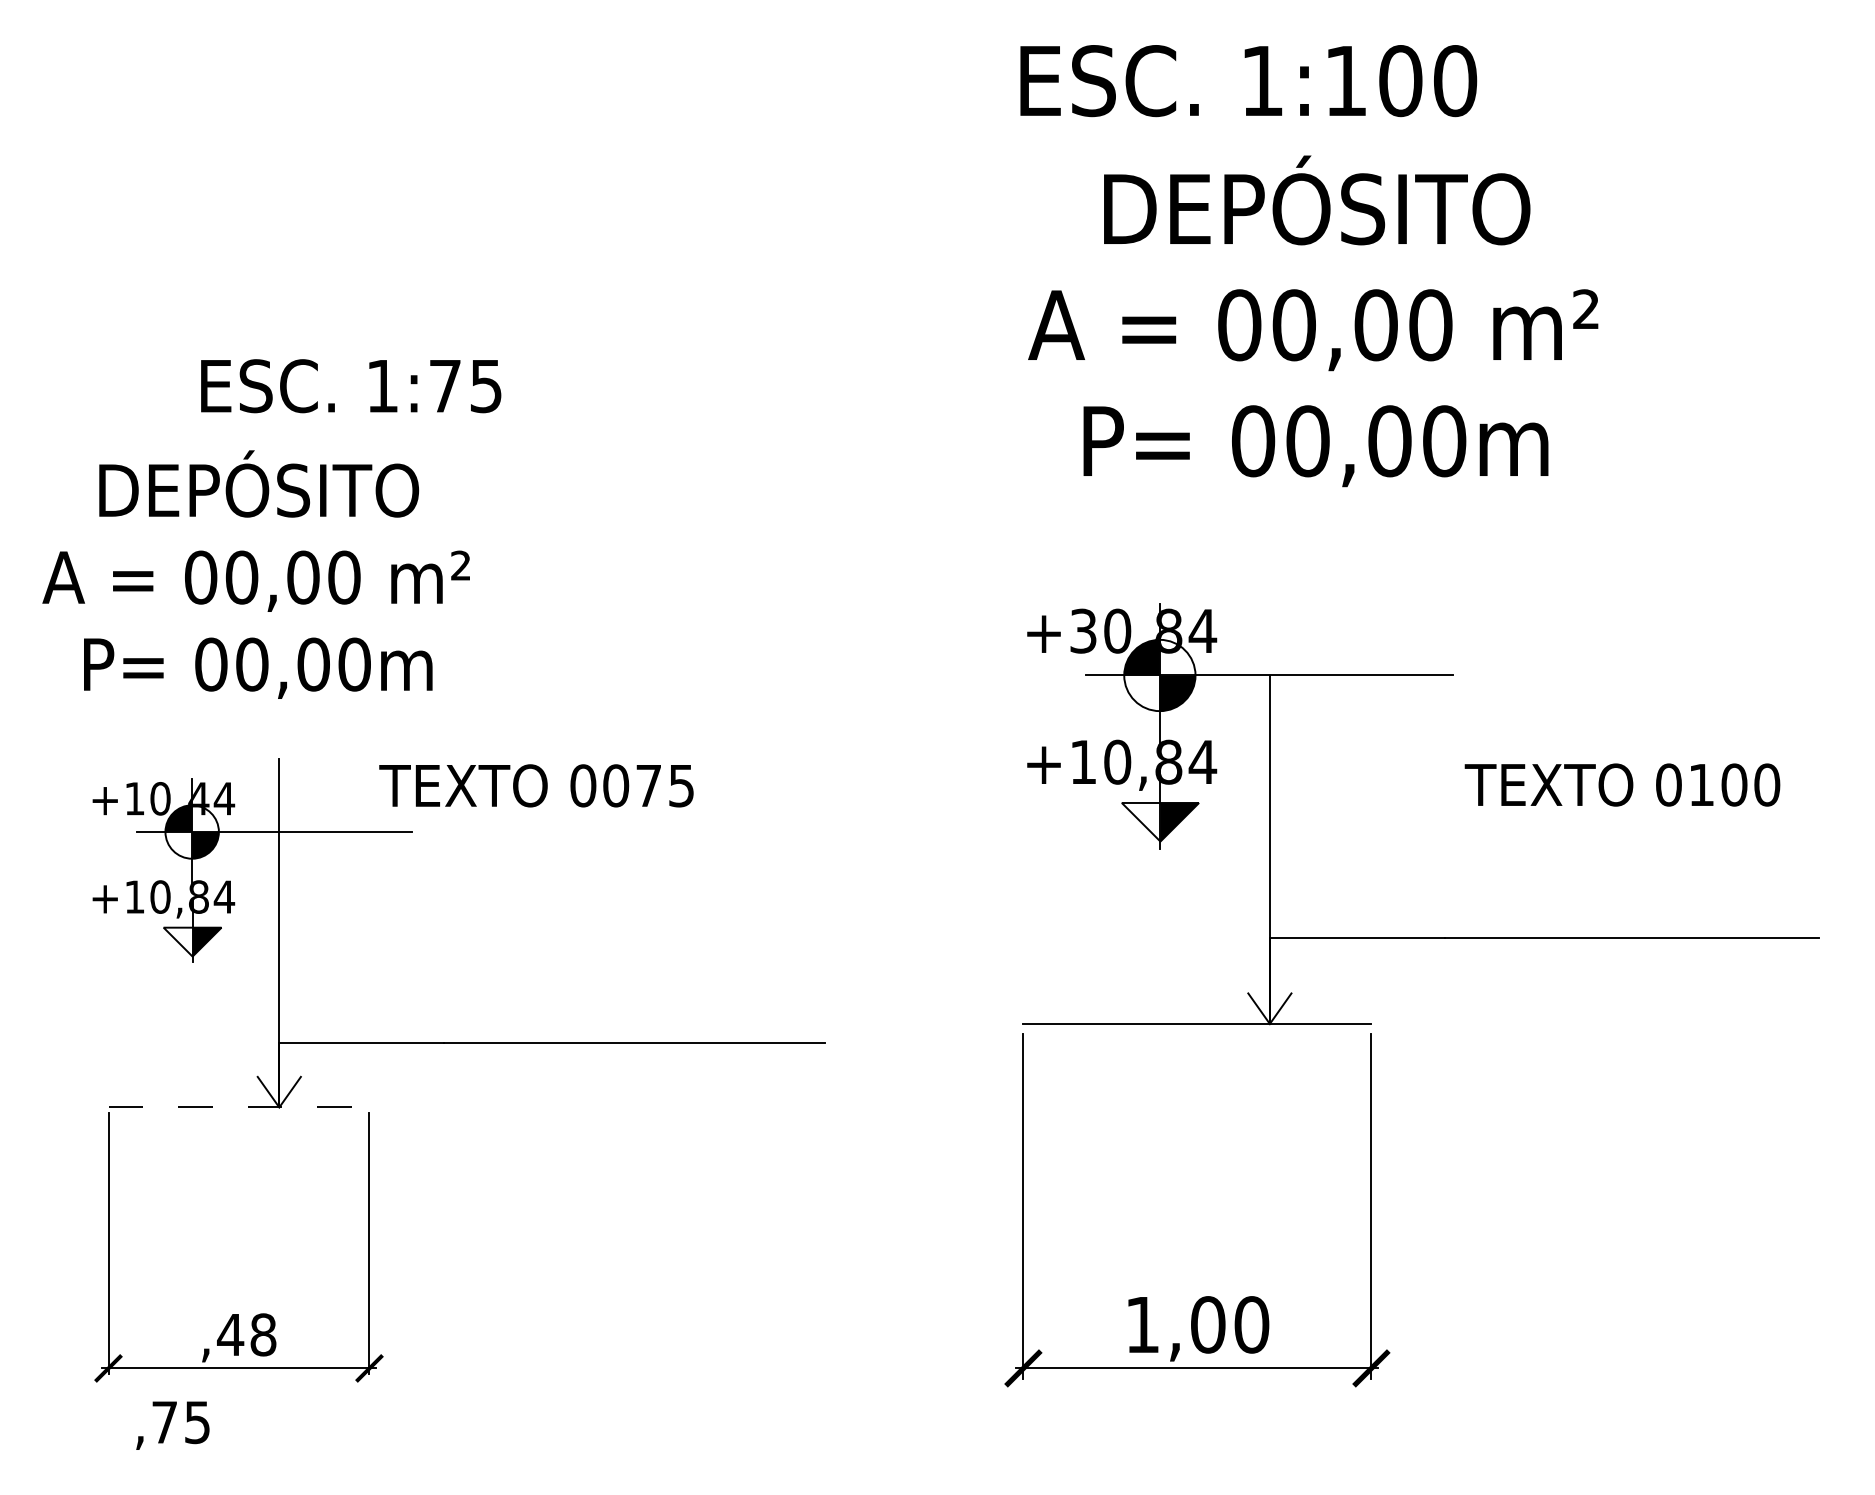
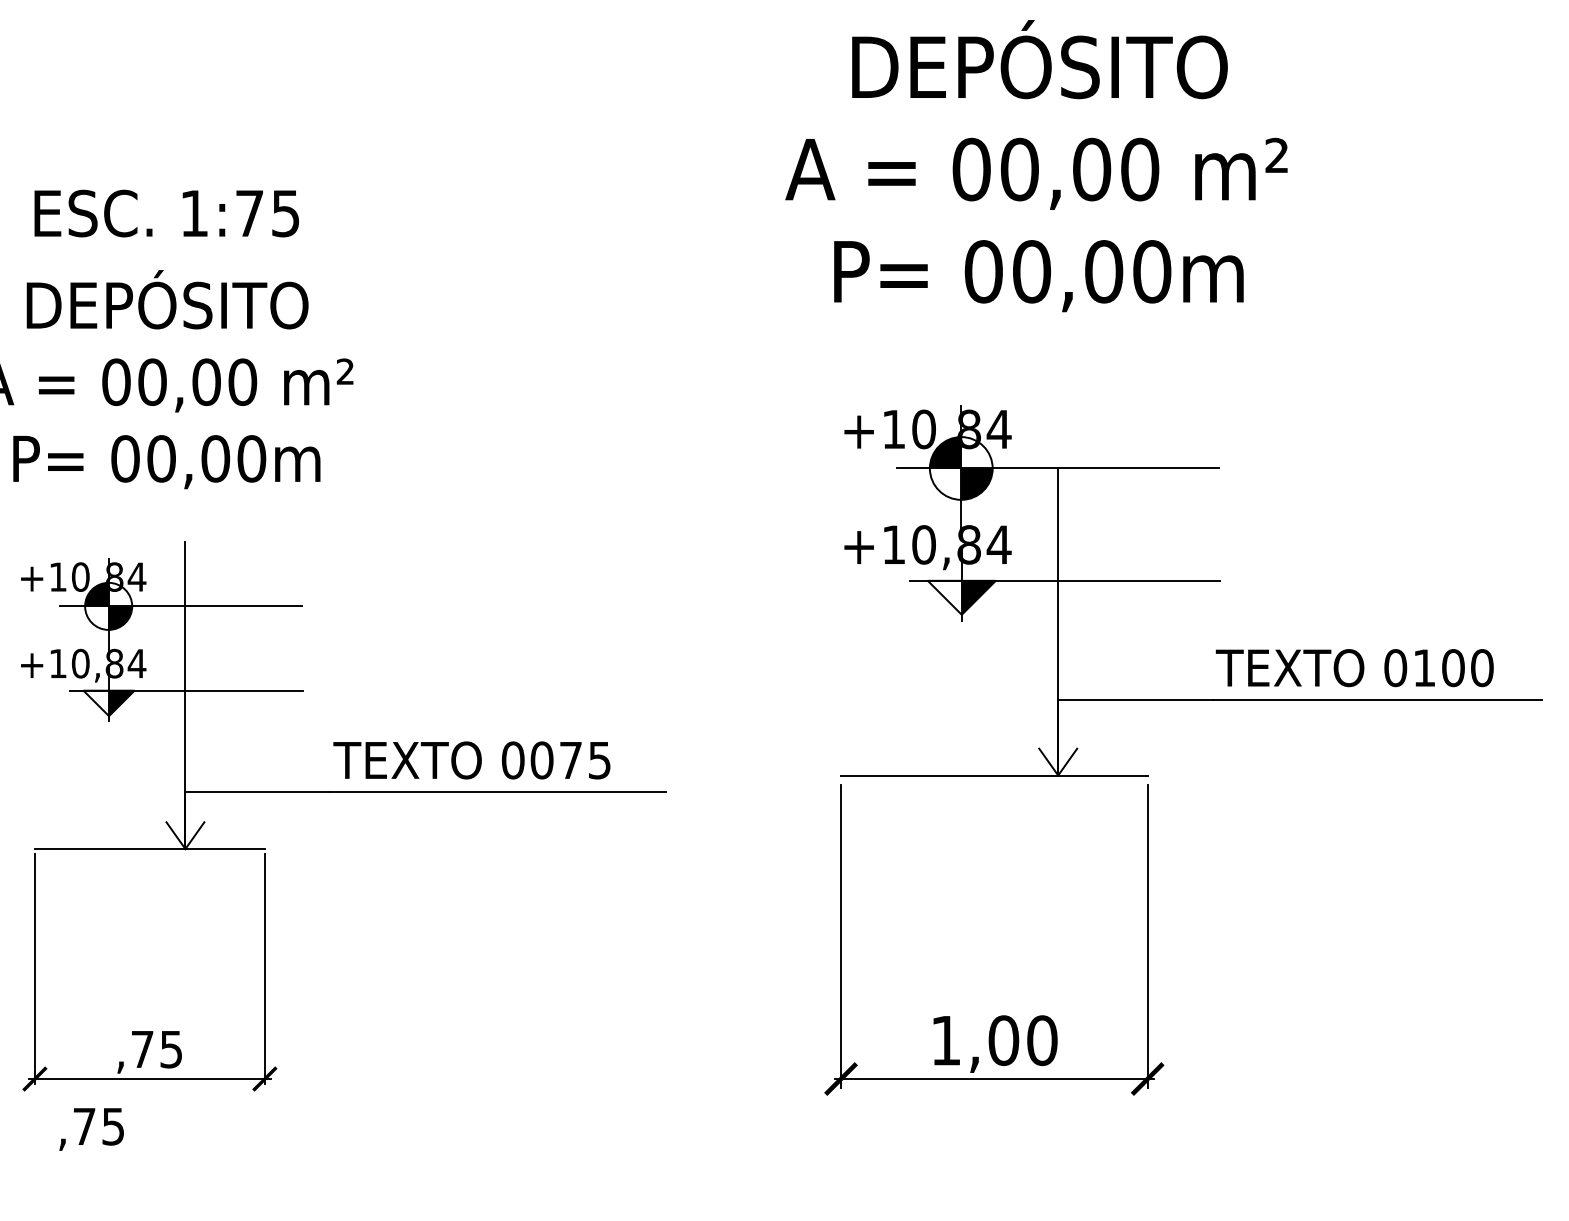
text: (1313, 321) -> (1036, 166), moved
text: (351, 386) -> (167, 213), moved
text: (1083, 630) -> (893, 428), +30,84 -> +10,84
text: (1622, 784) -> (1354, 667), moved
text: (536, 785) -> (471, 760), moved
text: (198, 798) -> (114, 576), +10,44 -> +10,84
line: (1277, 802) -> (1064, 580), added
line: (280, 927) -> (186, 690), added
line: (239, 1107) -> (150, 849), dashed -> solid
text: (246, 1334) -> (156, 1049), ,48 -> ,75

